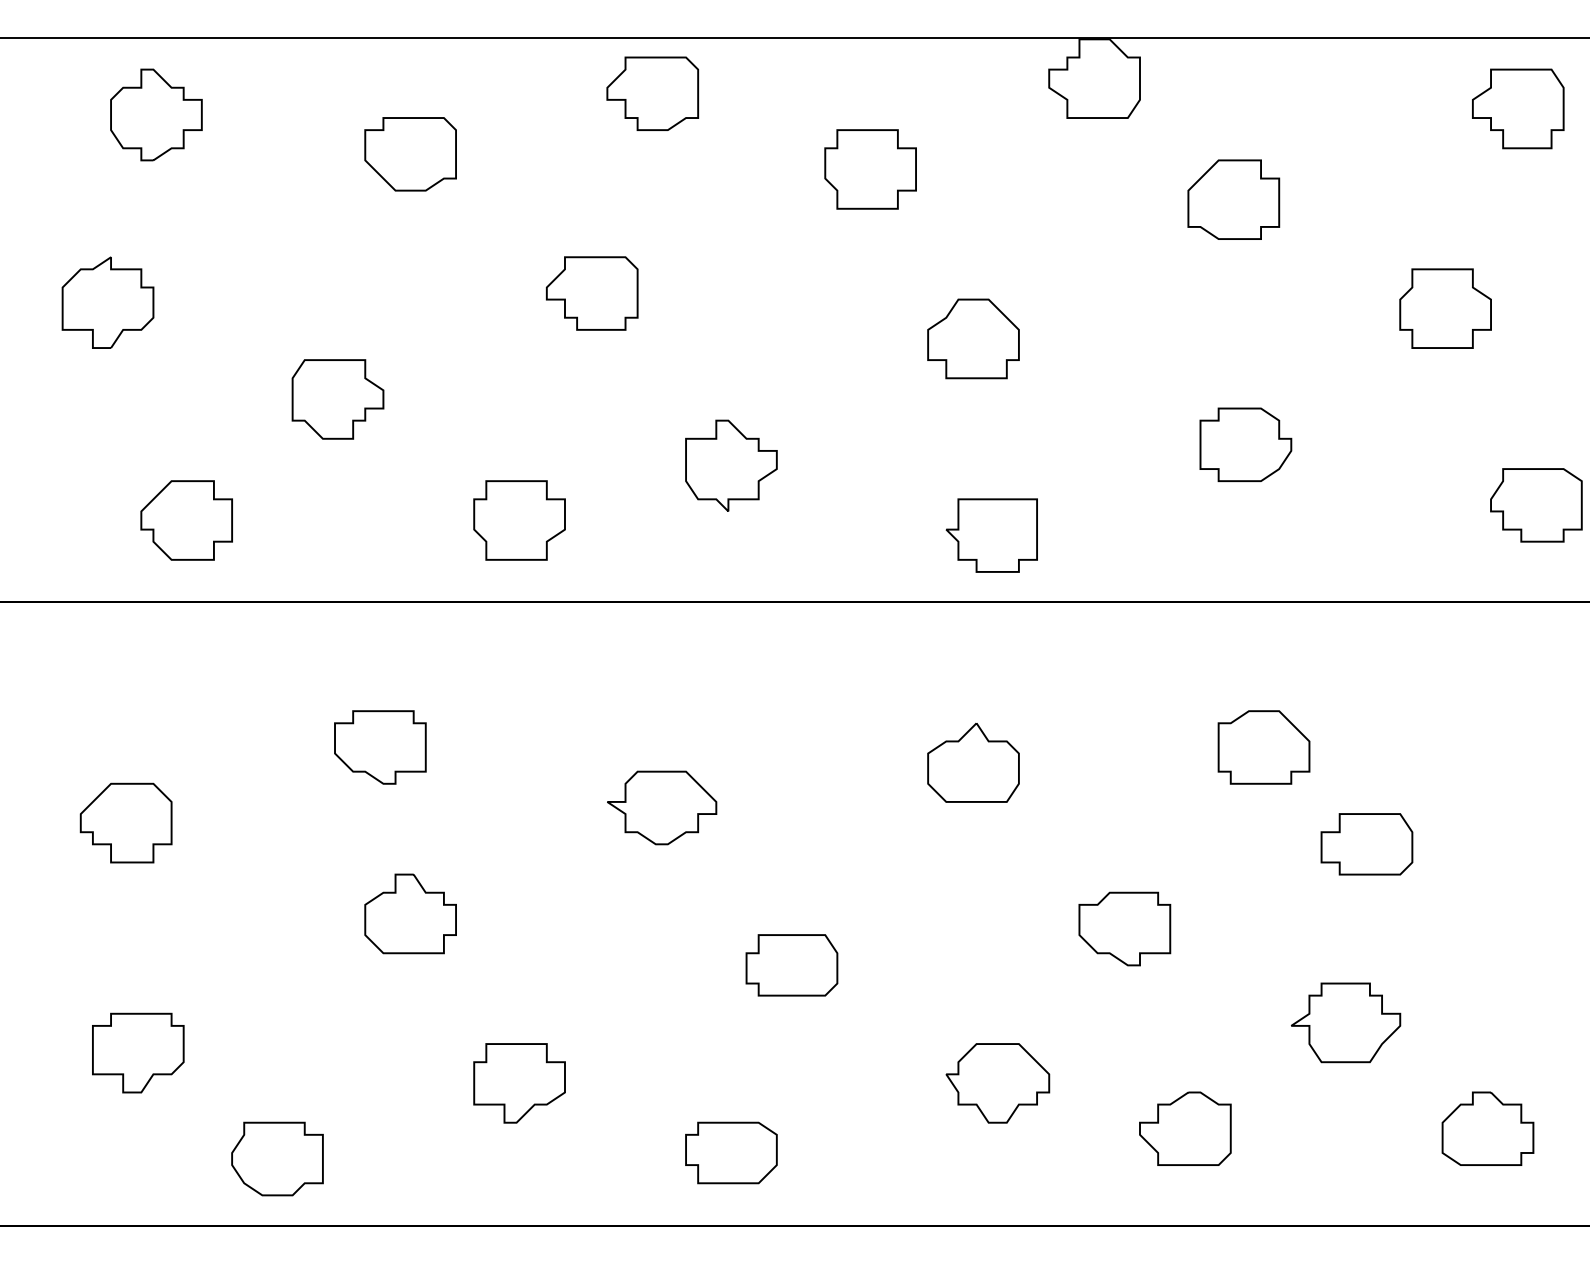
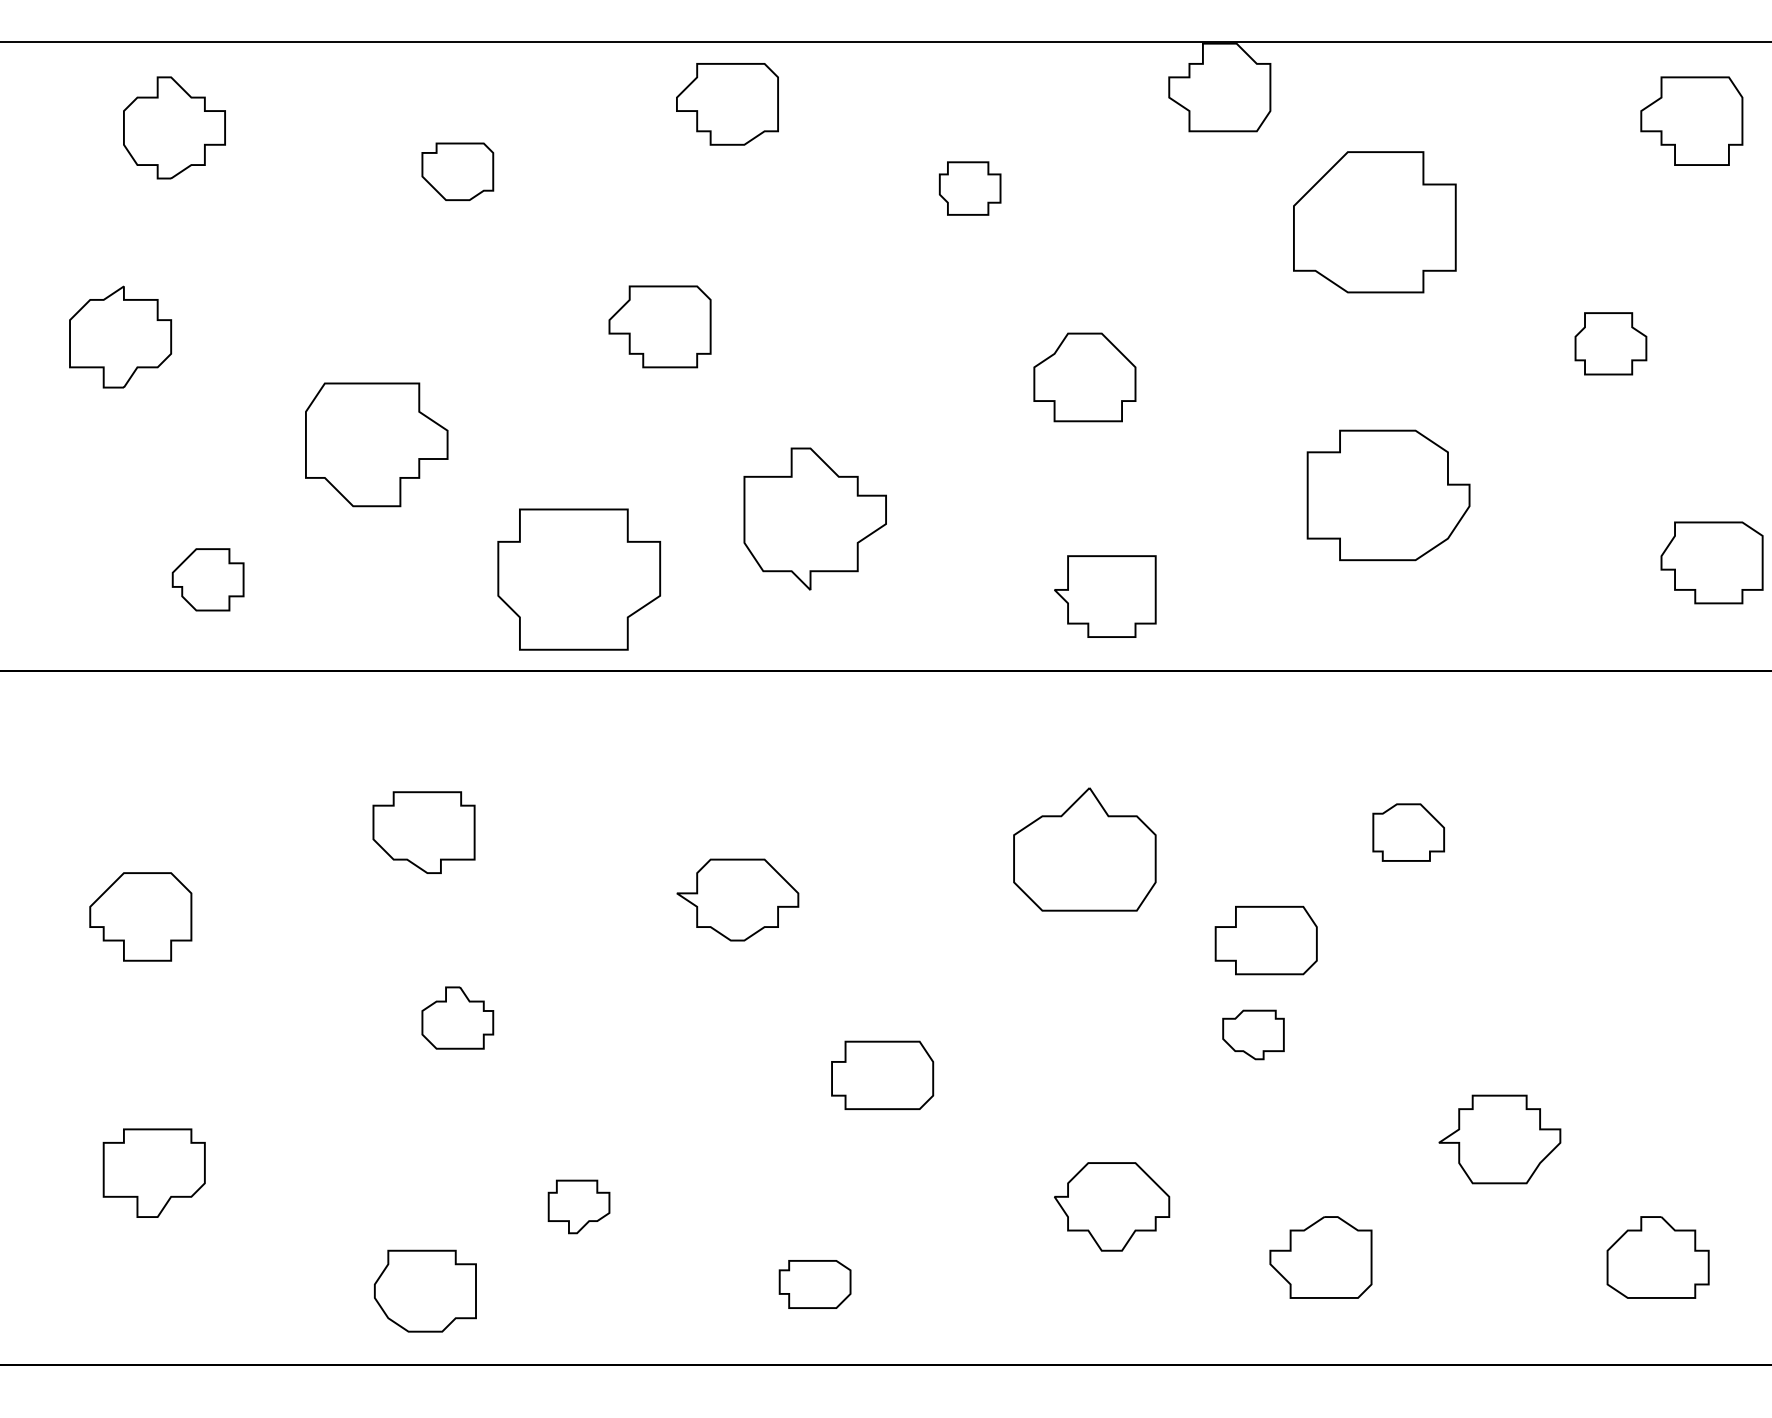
part: (410, 154) -> (457, 171), size x0.7
part: (869, 169) -> (969, 188), size x0.6
part: (1233, 199) -> (1374, 222), size x1.6
part: (1445, 308) -> (1610, 343), size x0.7
part: (337, 399) -> (376, 444), size x1.4
part: (1245, 444) -> (1387, 495), size x1.6
part: (730, 465) -> (814, 518), size x1.4
part: (186, 520) -> (207, 579), size x0.7
part: (519, 520) -> (578, 579), size x1.6
part: (1263, 747) -> (1408, 832), size x0.7
part: (973, 762) -> (1084, 849), size x1.4
part: (1366, 844) -> (1265, 940), moved
part: (410, 913) -> (457, 1017), size x0.7
part: (1124, 928) -> (1253, 1034), size x0.6
part: (519, 1083) -> (578, 1206), size x0.6
part: (730, 1153) -> (814, 1284), size x0.7
part: (277, 1158) -> (425, 1290), moved

